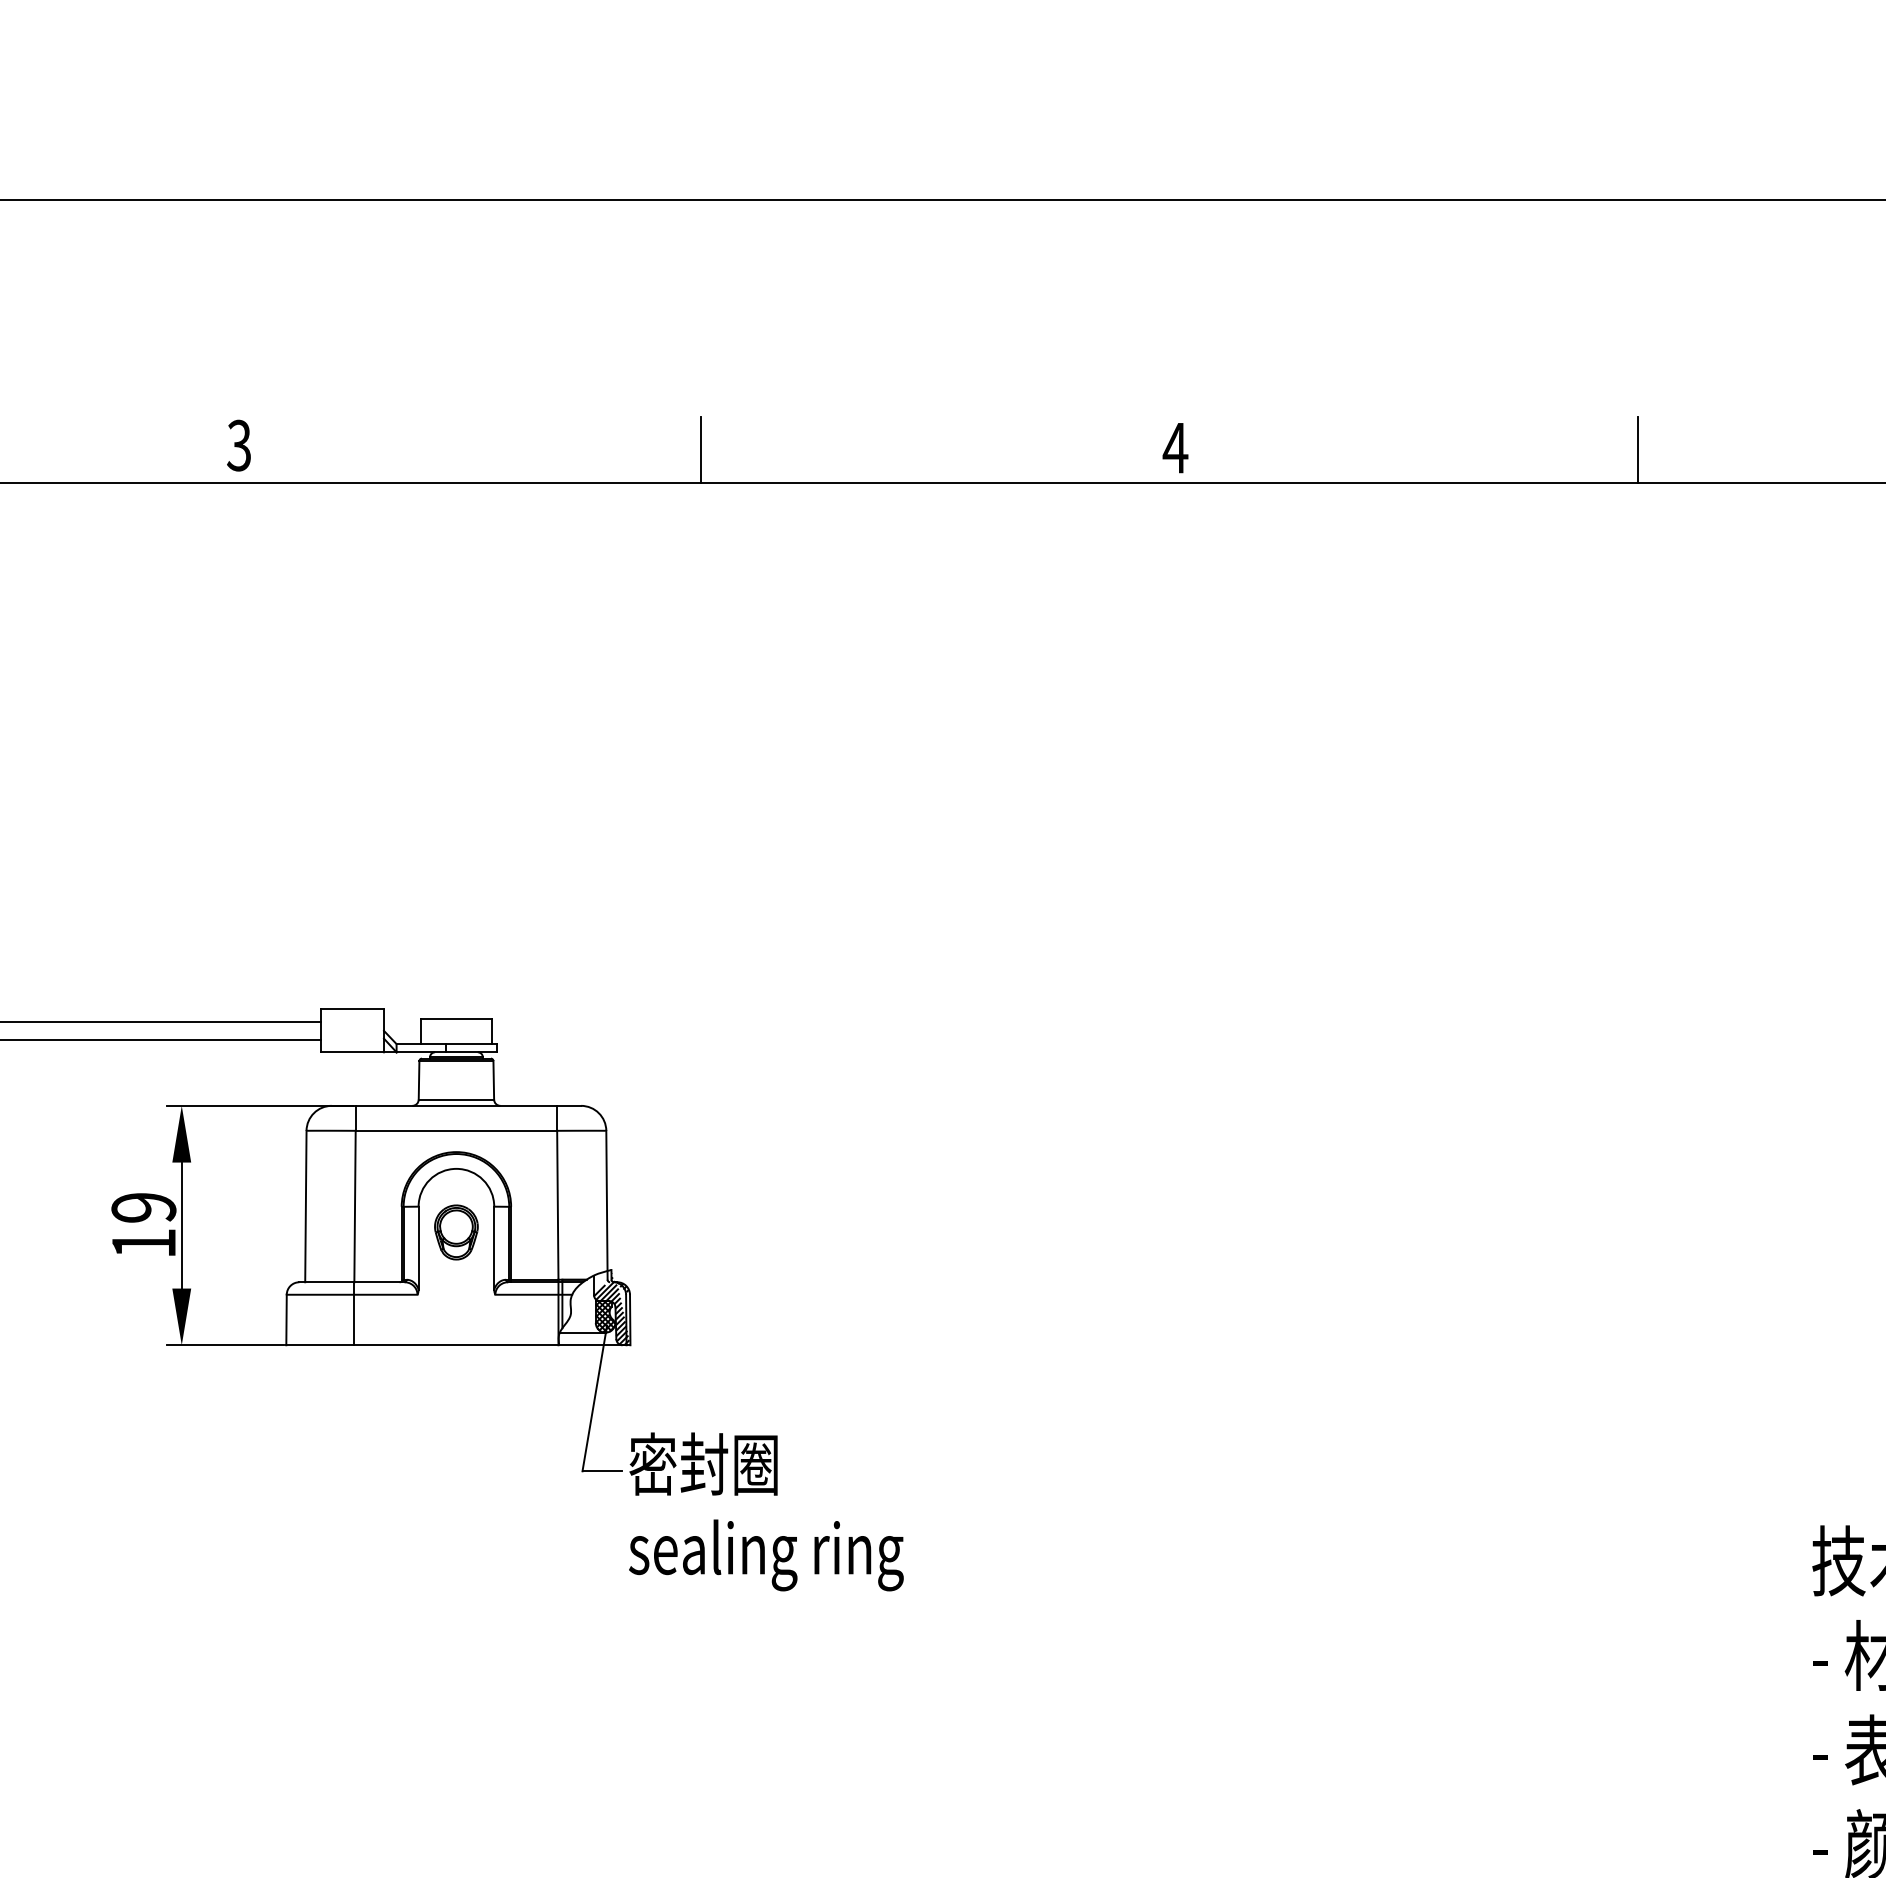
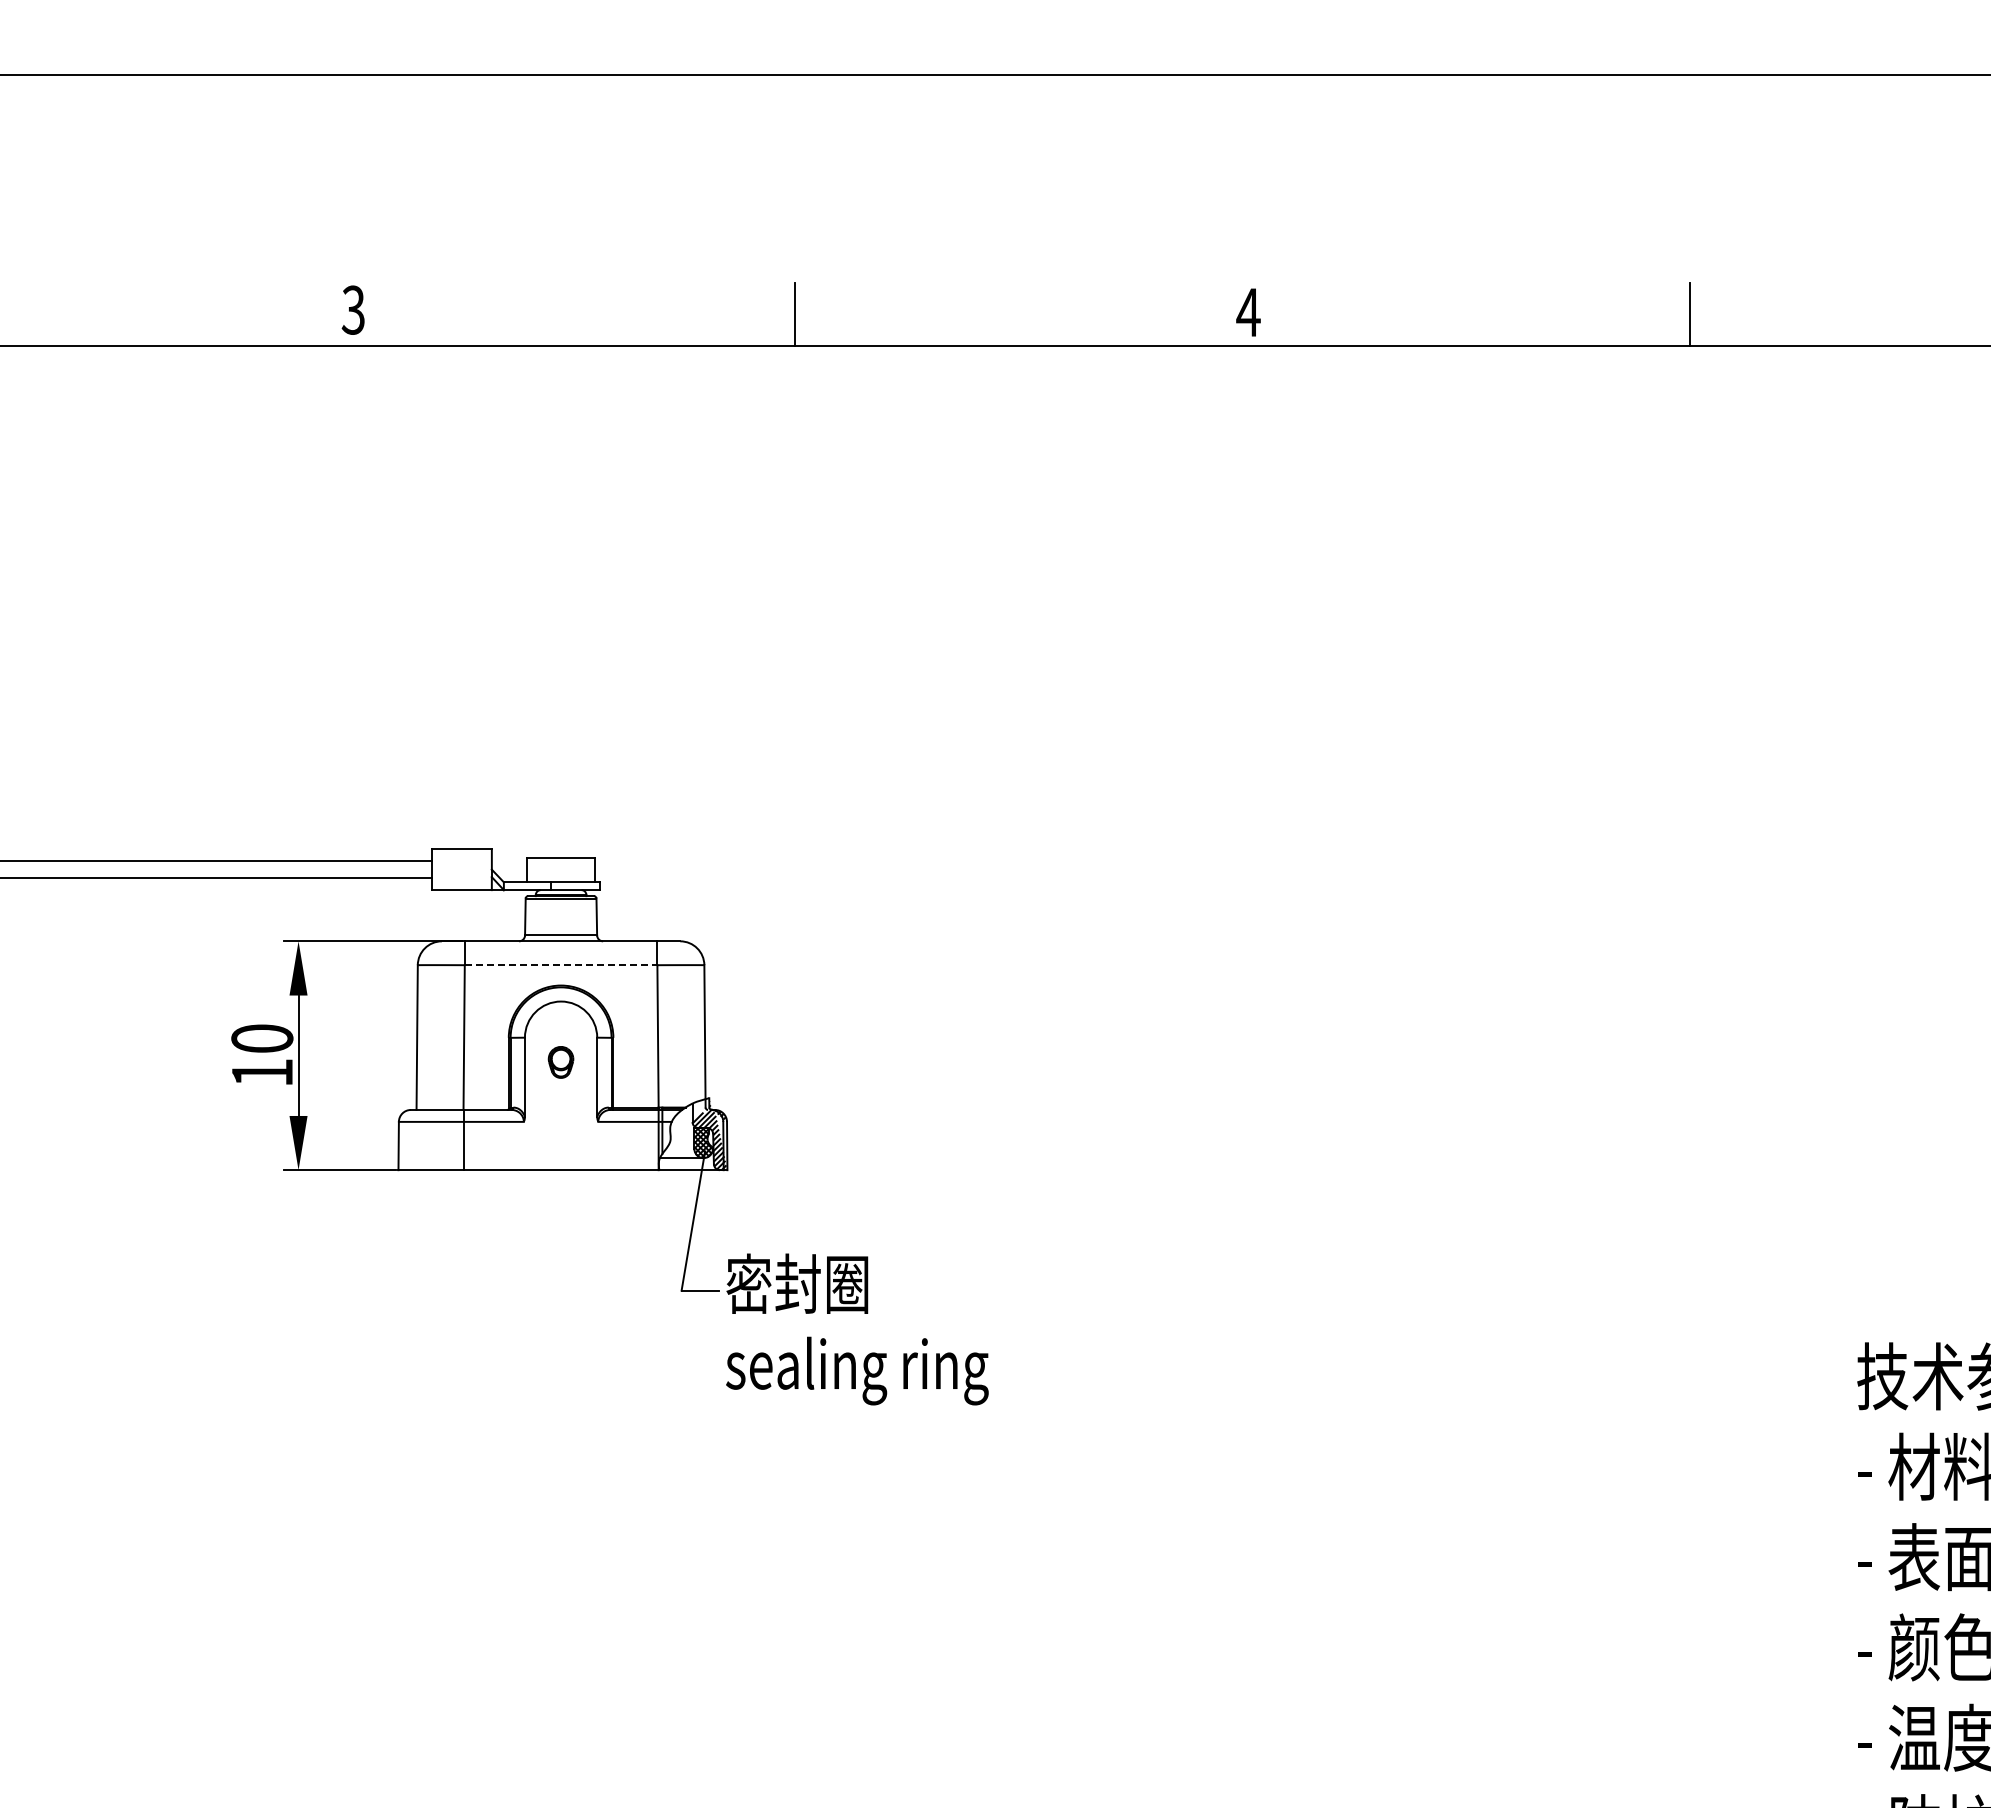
line: (456, 1131) -> (561, 965), solid -> dashed
text: (144, 1207) -> (262, 1038), 19 -> 10
part: (455, 1232) -> (560, 1062), size x0.6

